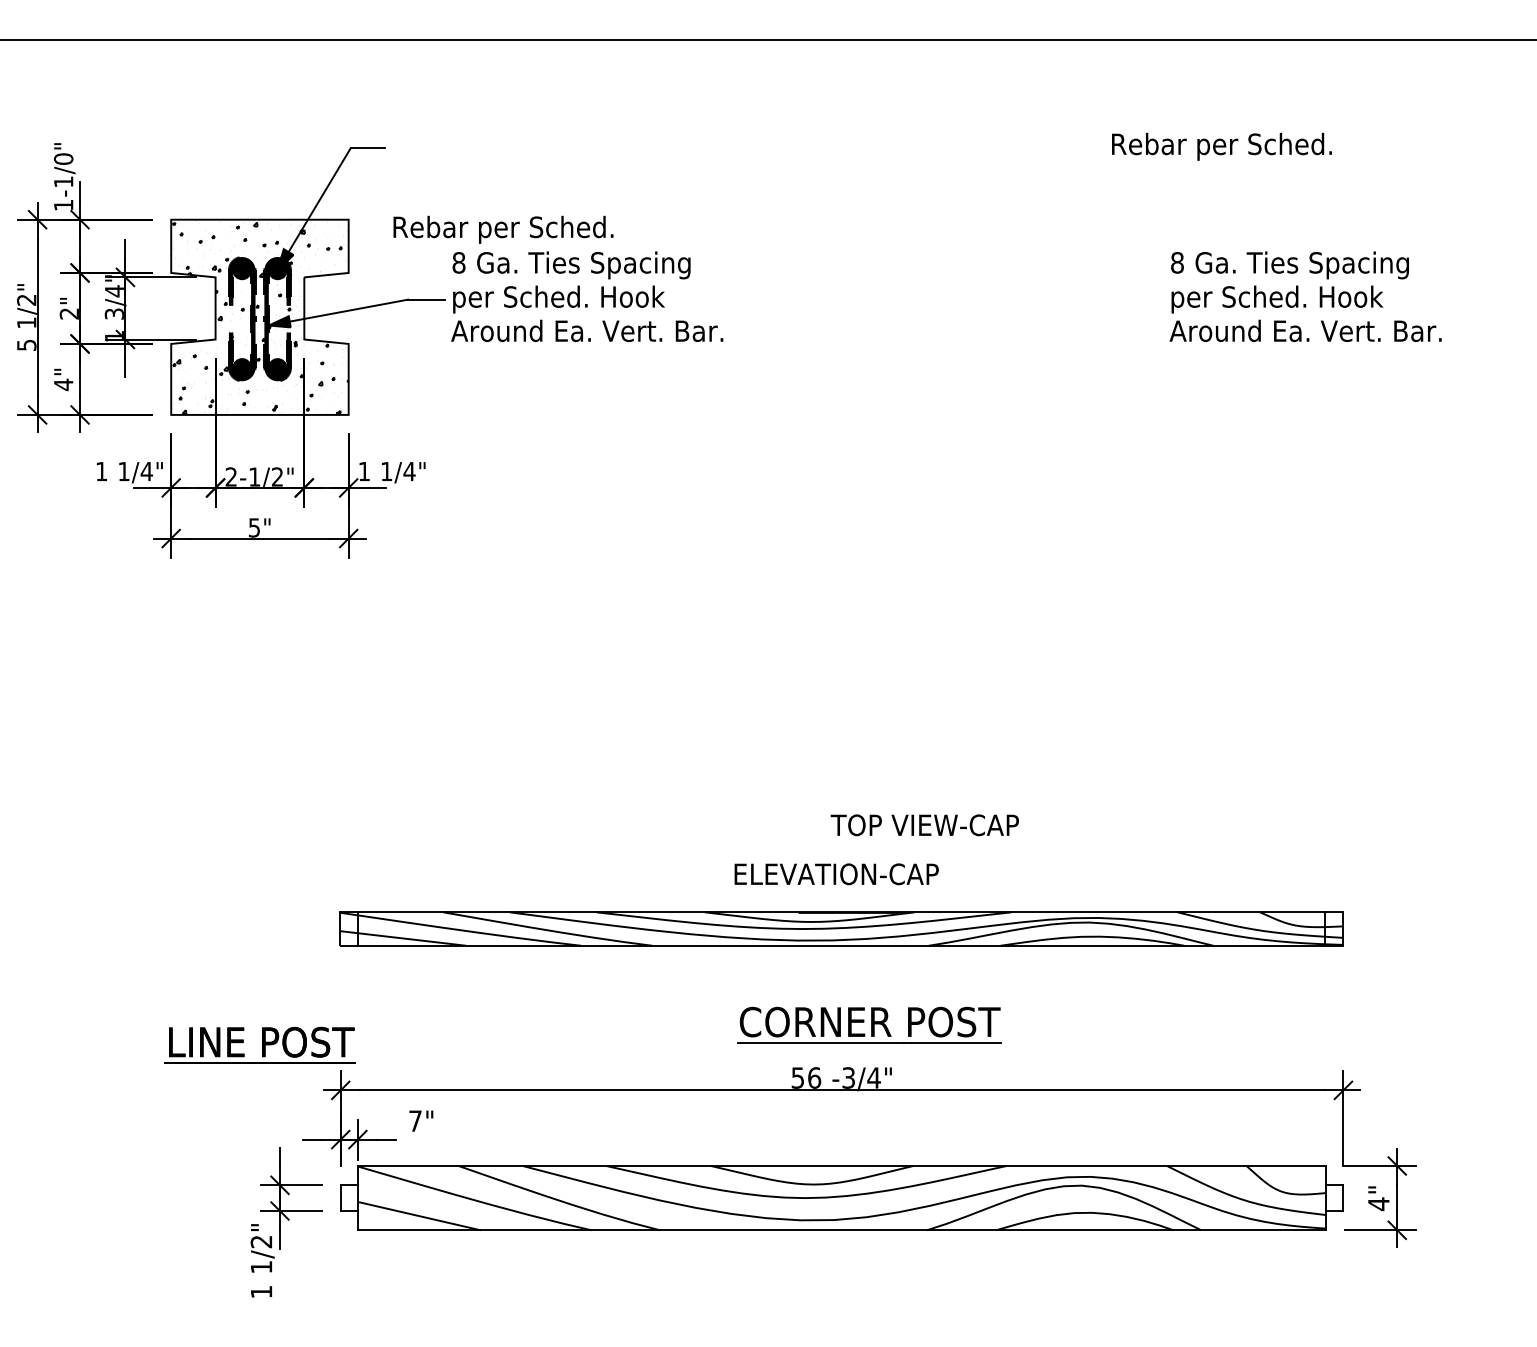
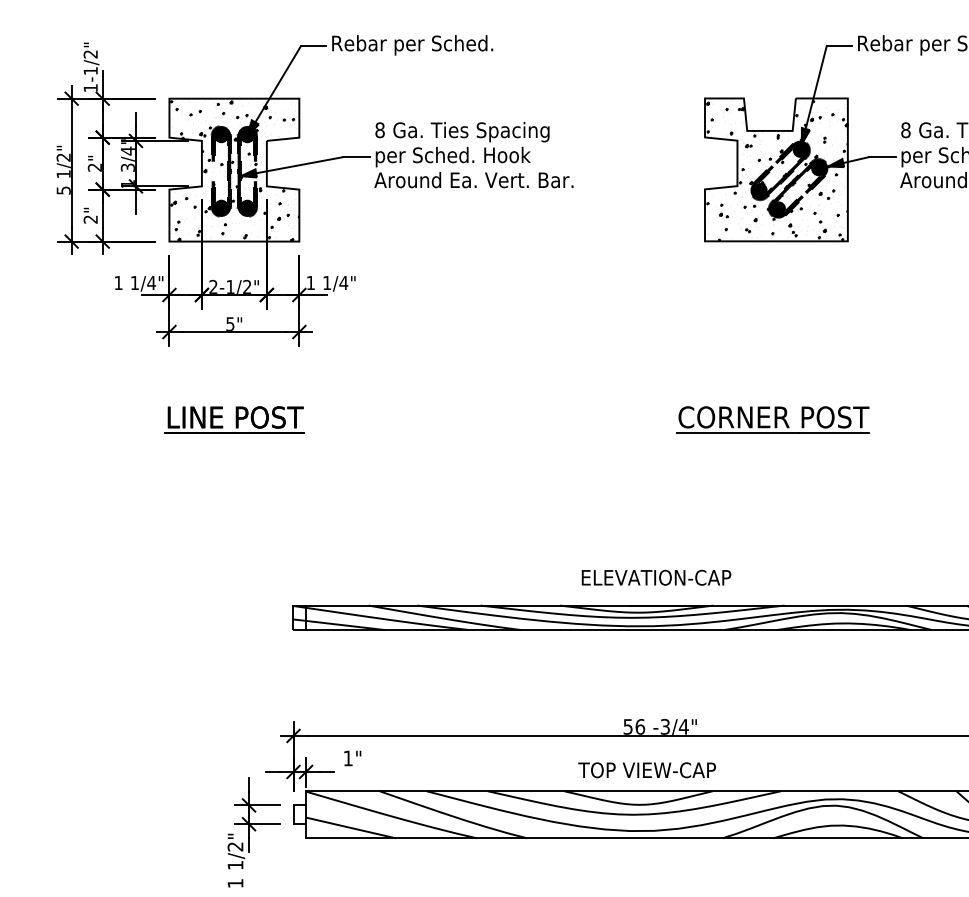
text: (63, 158) -> (90, 53), 1-1/0" -> 1-1/2"
text: (503, 229) -> (412, 45), moved
part: (1032, 281) -> (799, 143), added
text: (63, 384) -> (90, 219), 4" -> 2"
text: (924, 825) -> (646, 770), moved
part: (869, 1024) -> (773, 419), moved
part: (259, 1044) -> (234, 419), moved
text: (415, 1120) -> (348, 757), 7" -> 1"

